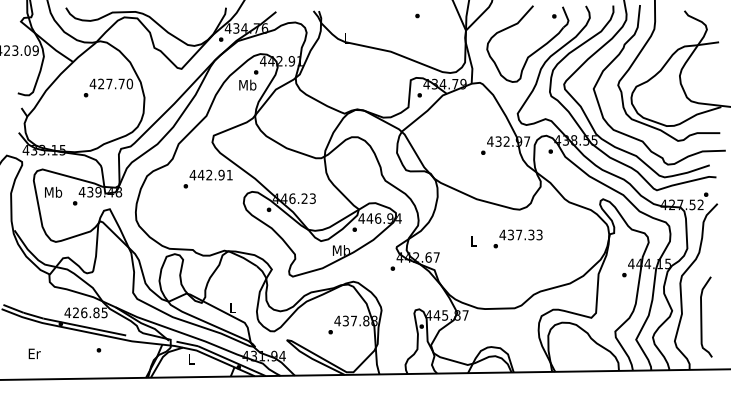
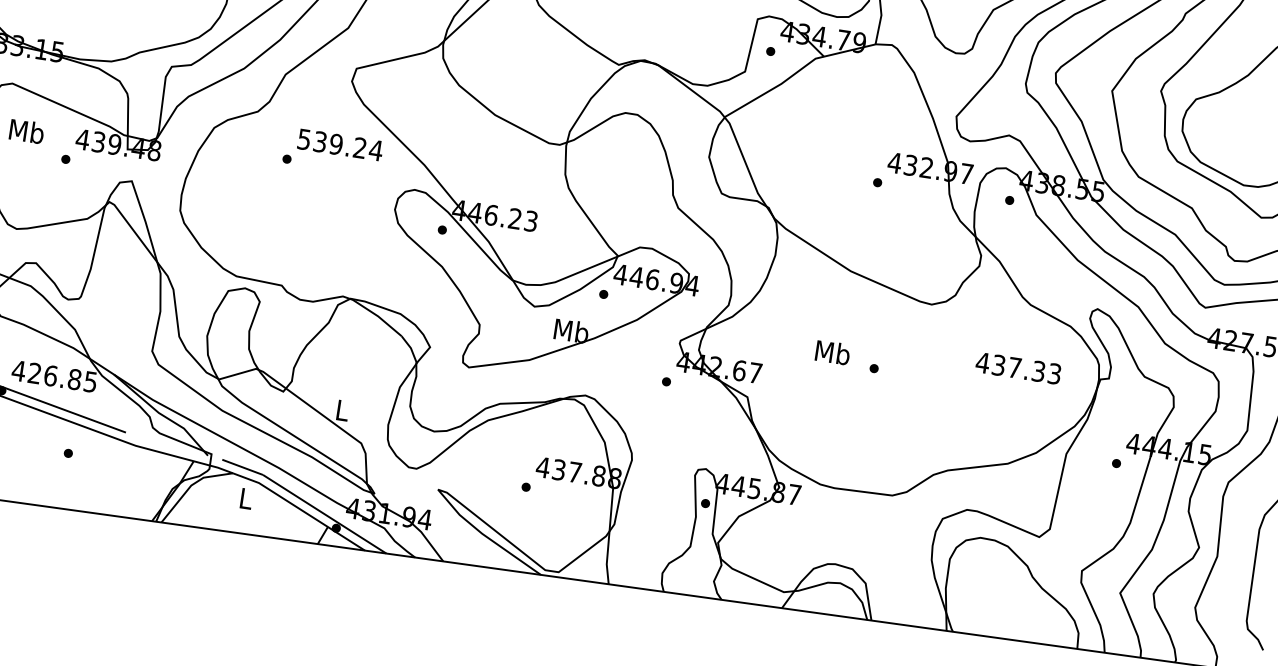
text: (211, 174) -> (340, 143), 442.91 -> 539.24
text: (520, 234) -> (1017, 367), moved
text: (473, 240) -> (832, 350), L -> Mb

